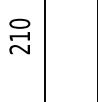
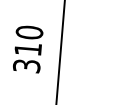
text: (19, 49) -> (26, 66), 210 -> 310

